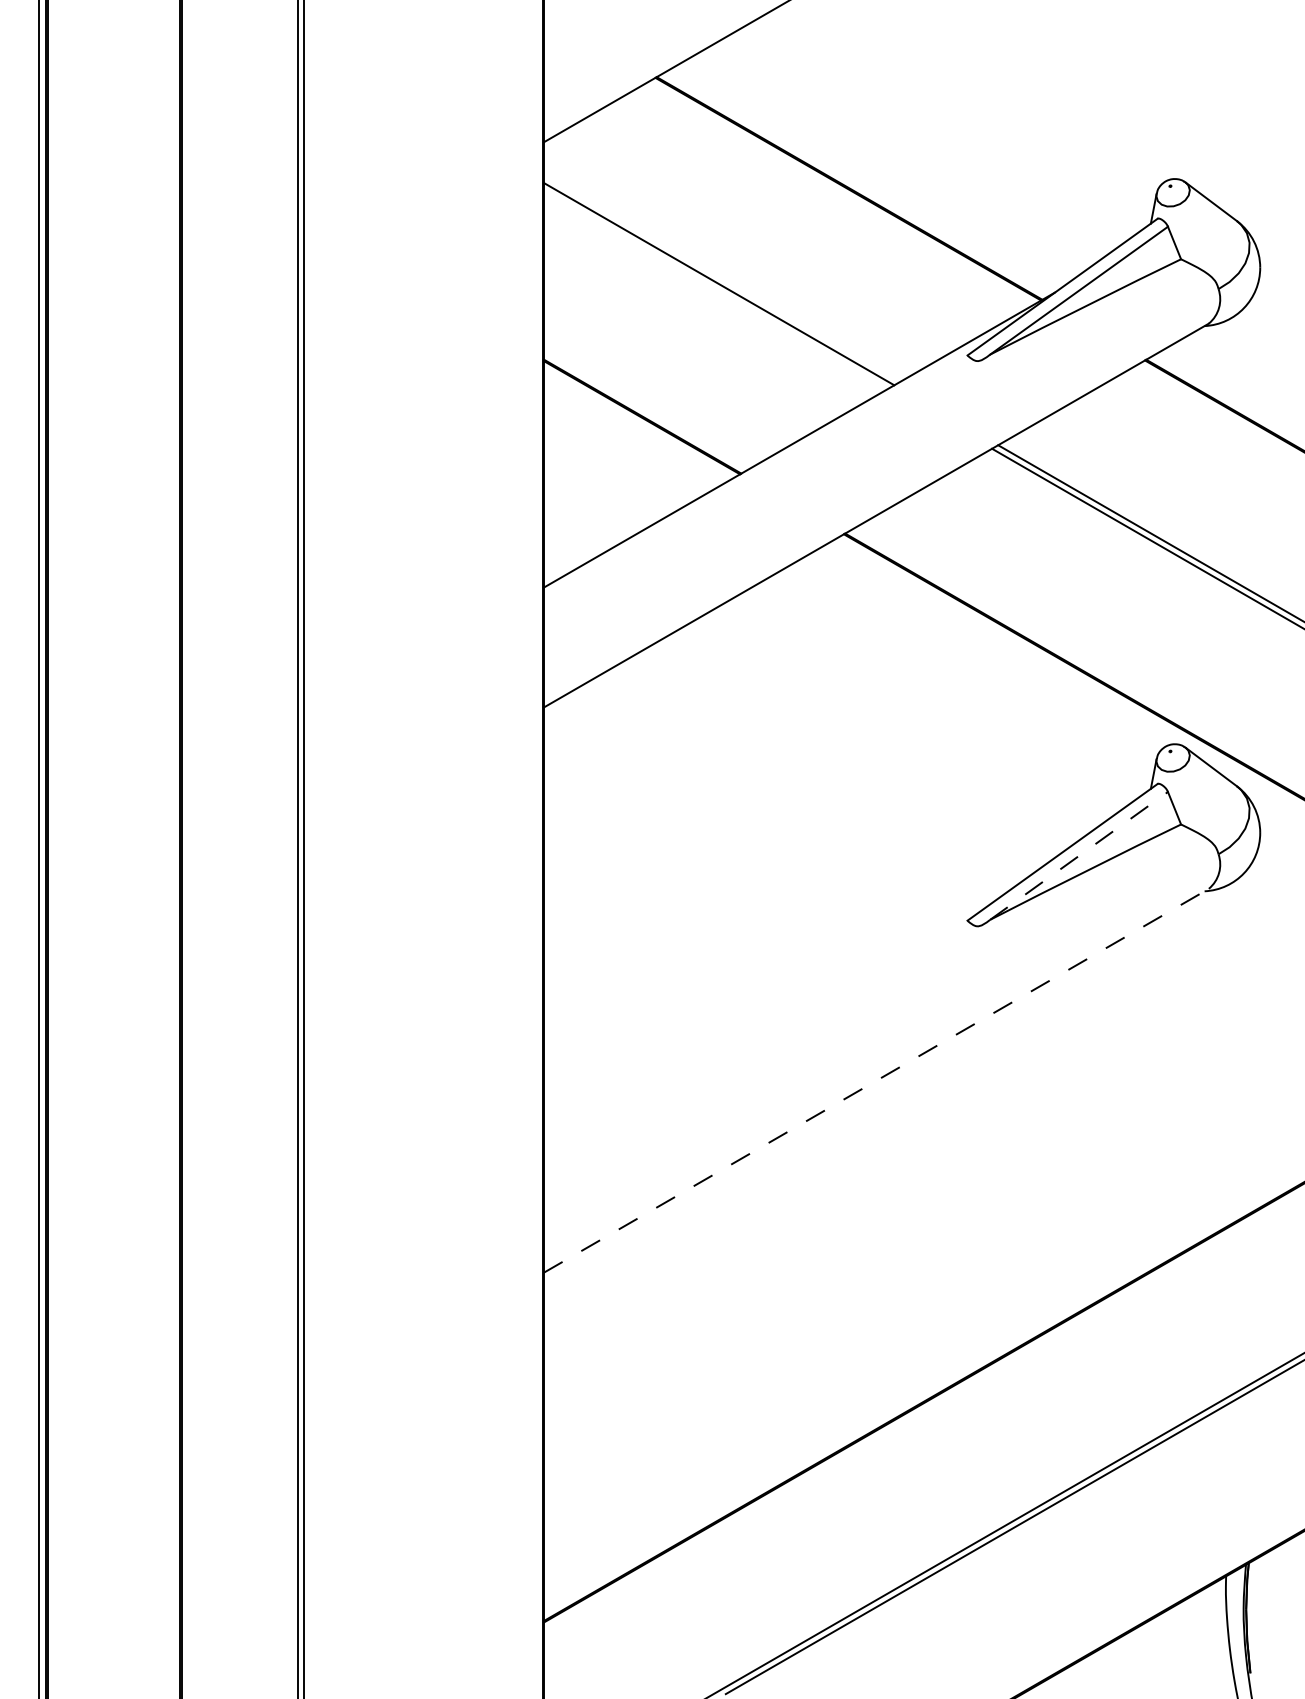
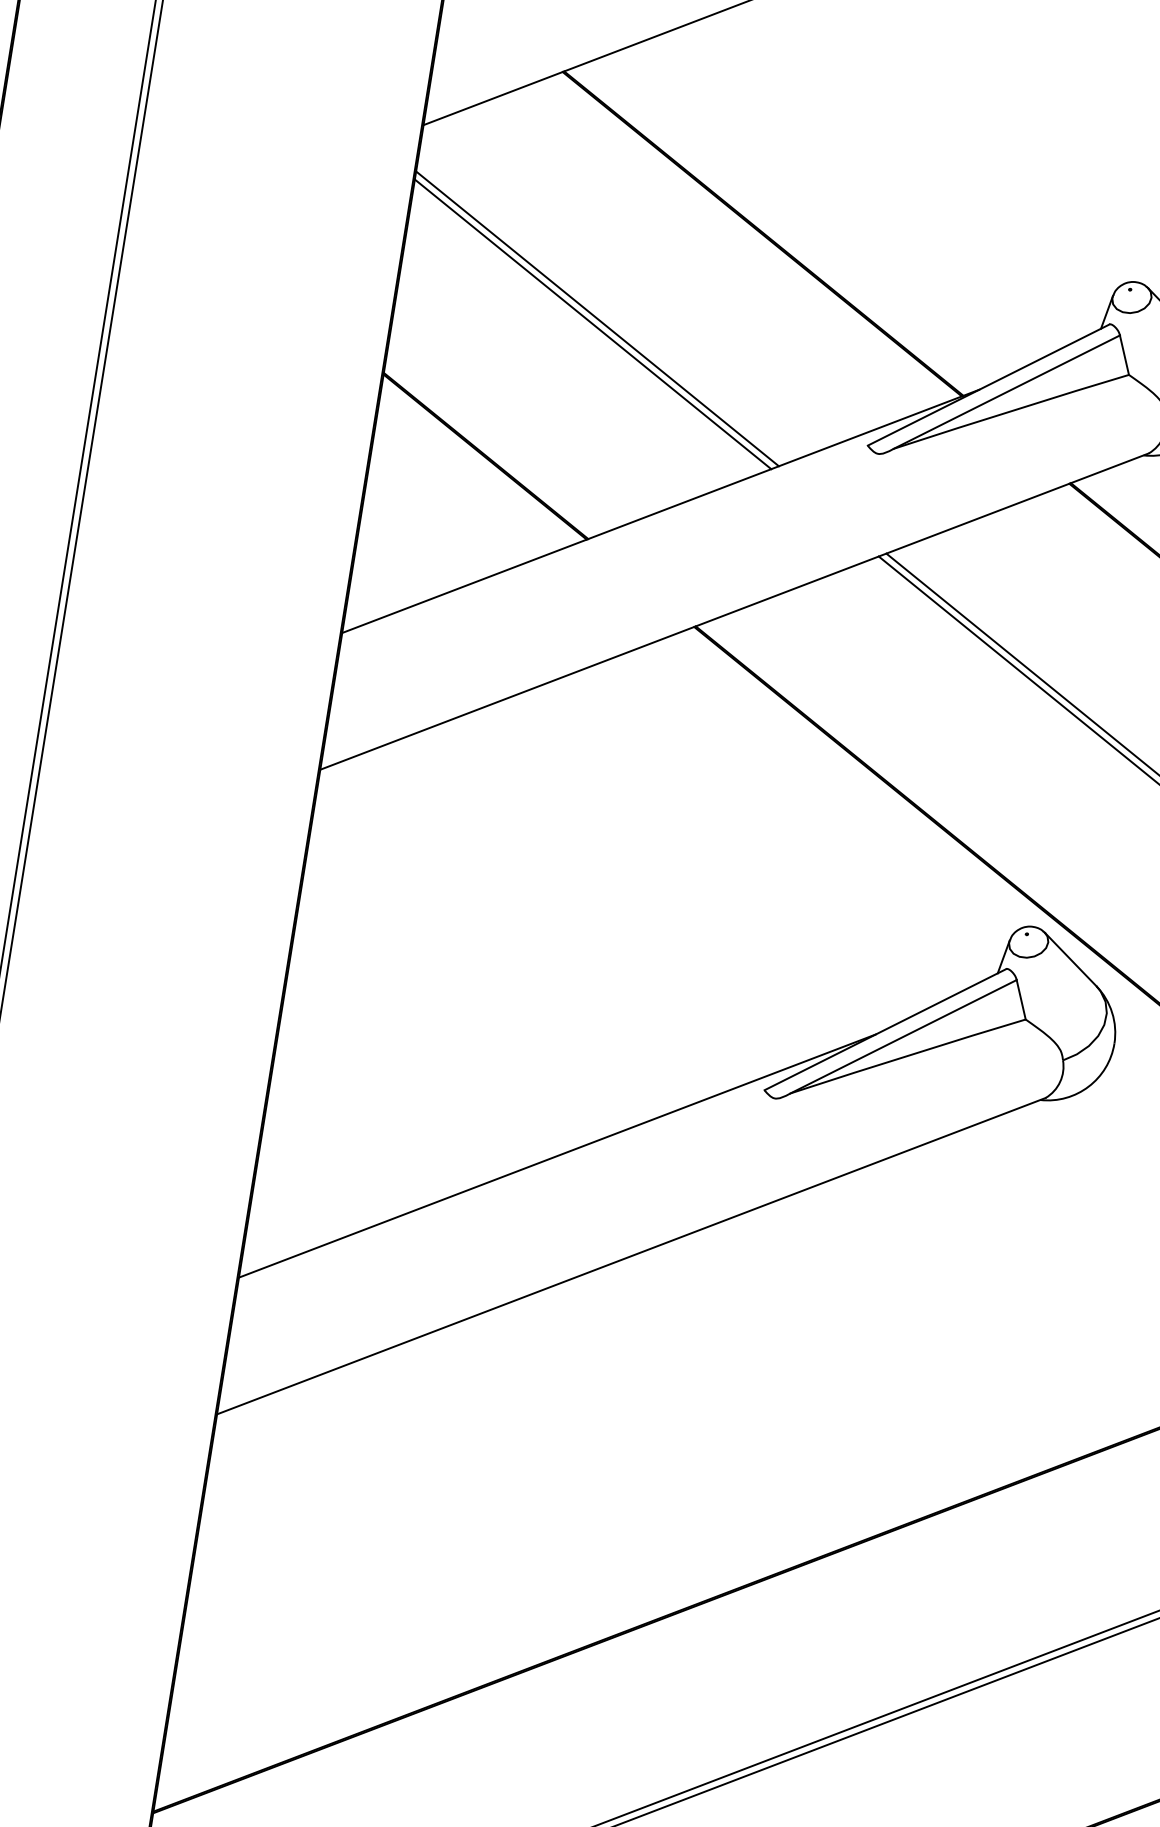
line: (715, 289) -> (592, 324), added
line: (1079, 855) -> (904, 1036), dashed -> solid
line: (799, 1004) -> (557, 1155), added
line: (876, 1080) -> (631, 1255), dashed -> solid

